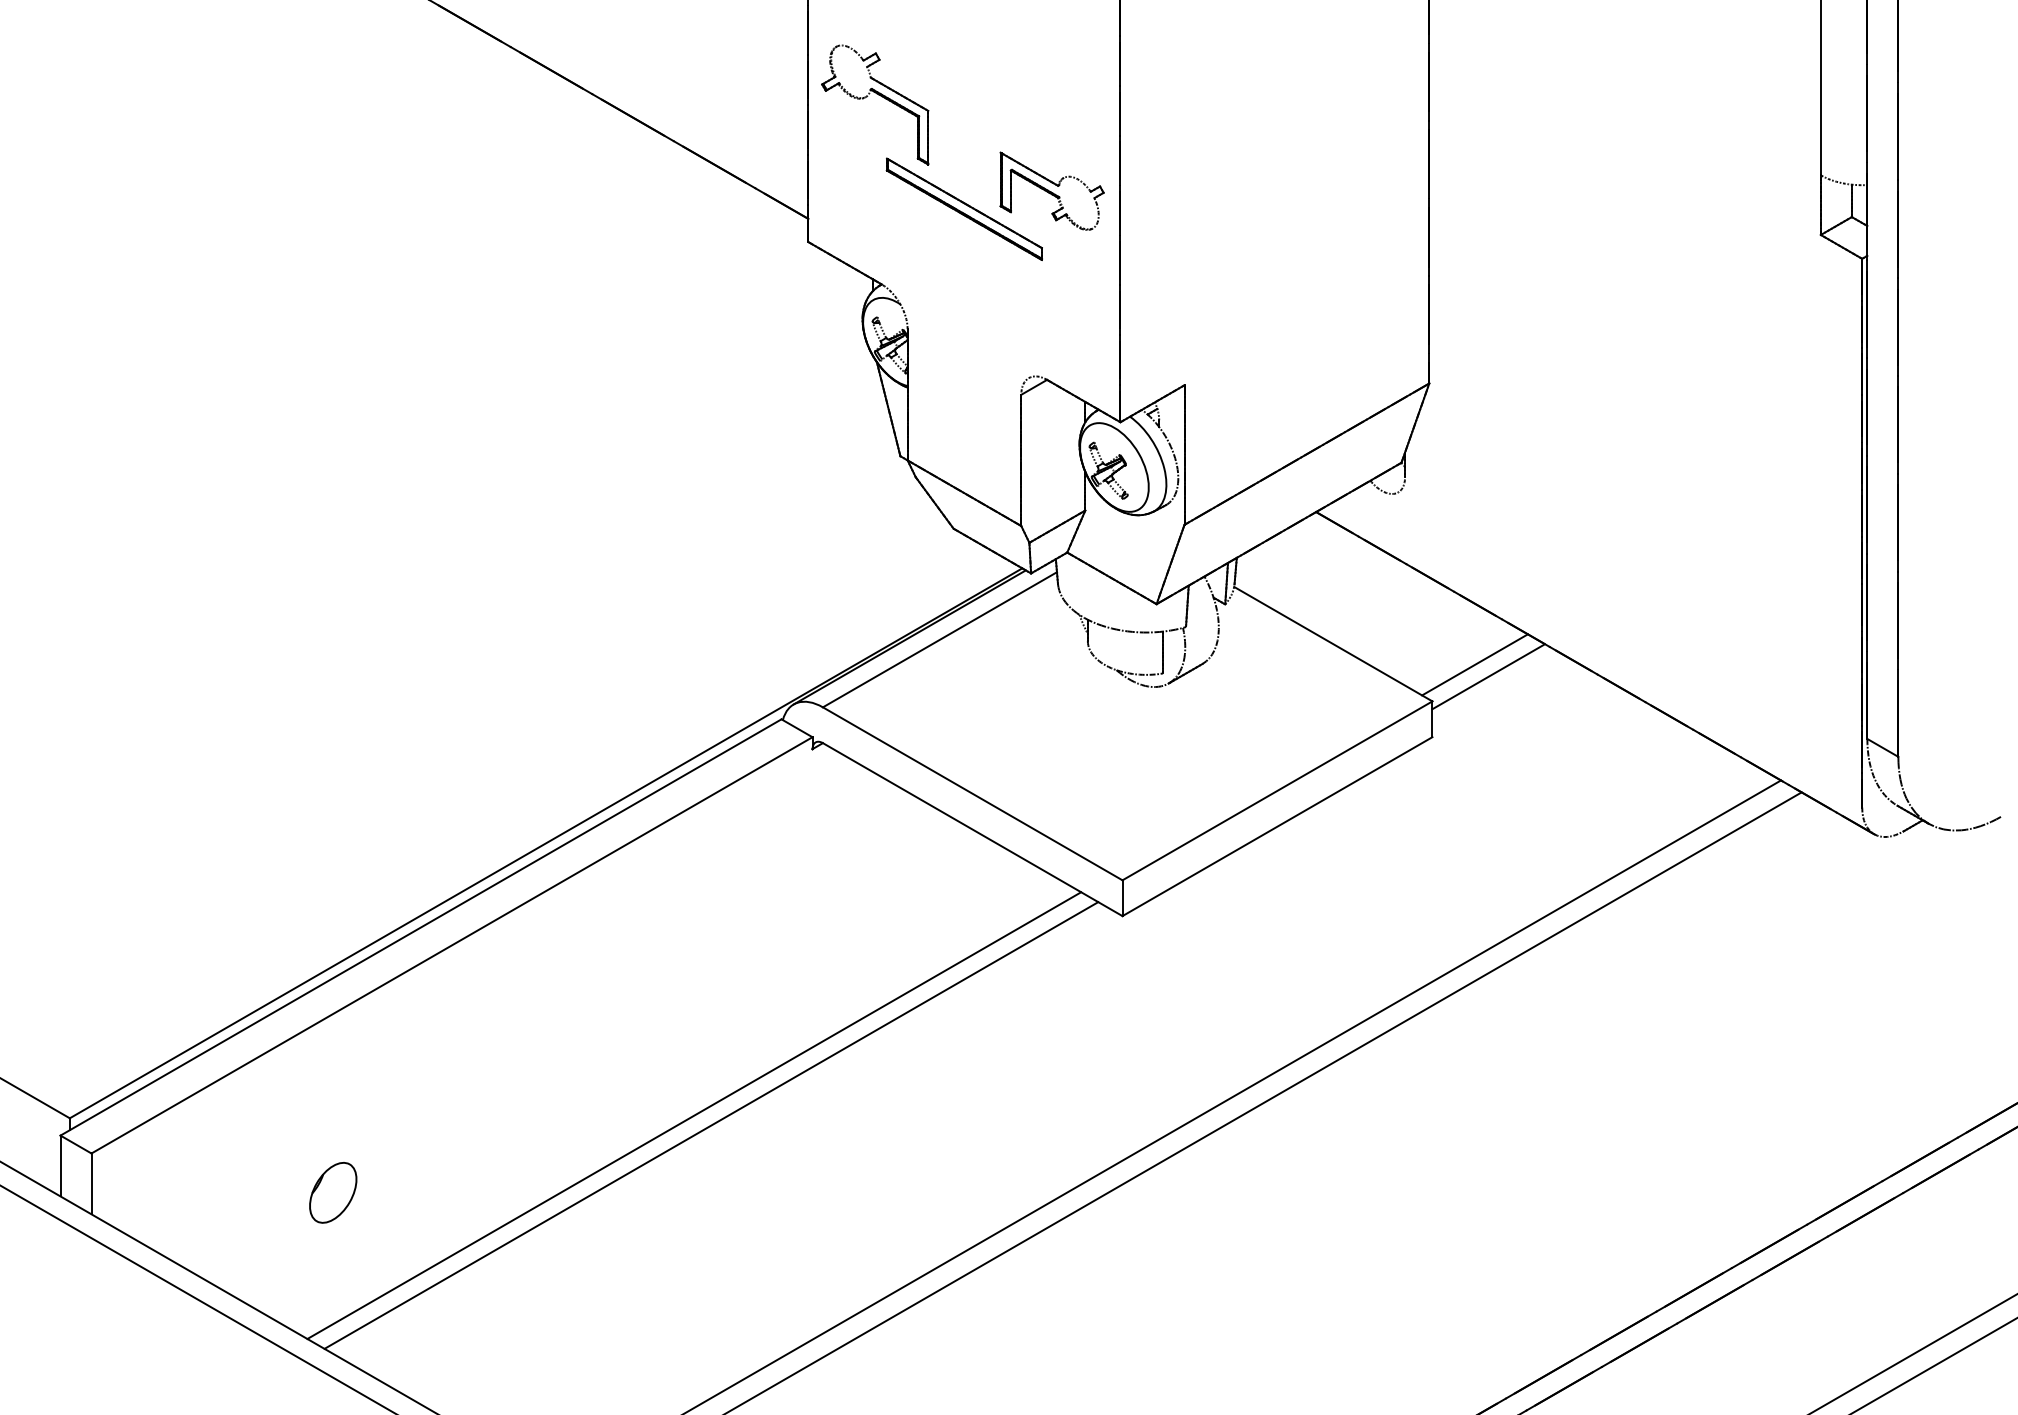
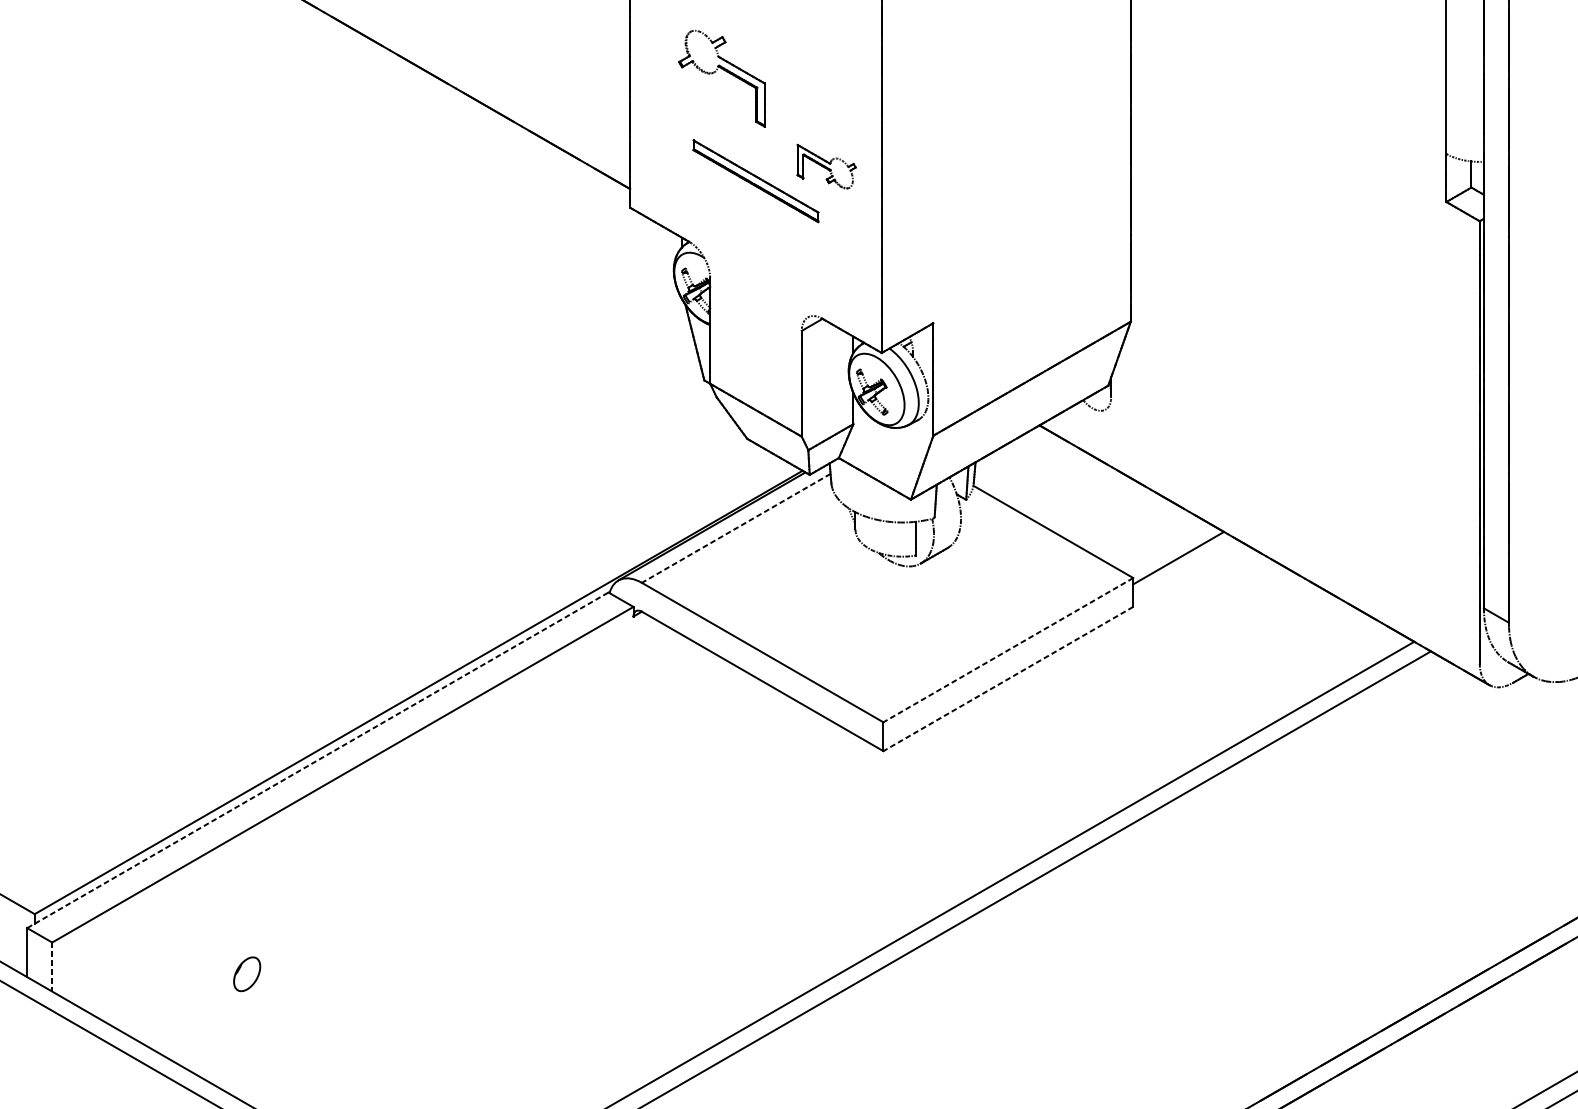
part: (880, 96) -> (726, 71), moved
part: (1051, 190) -> (826, 166), size x0.7
line: (939, 640) -> (735, 528), solid -> dashed
line: (1474, 664) -> (1167, 548), removed
line: (1277, 790) -> (1008, 649), solid -> dashed
line: (1277, 826) -> (1008, 678), solid -> dashed
line: (421, 927) -> (318, 760), solid -> dashed
line: (694, 1115) -> (538, 911), removed
line: (711, 1125) -> (552, 919), removed
line: (91, 1184) -> (52, 967), solid -> dashed
part: (333, 1192) -> (247, 973), size x0.7

